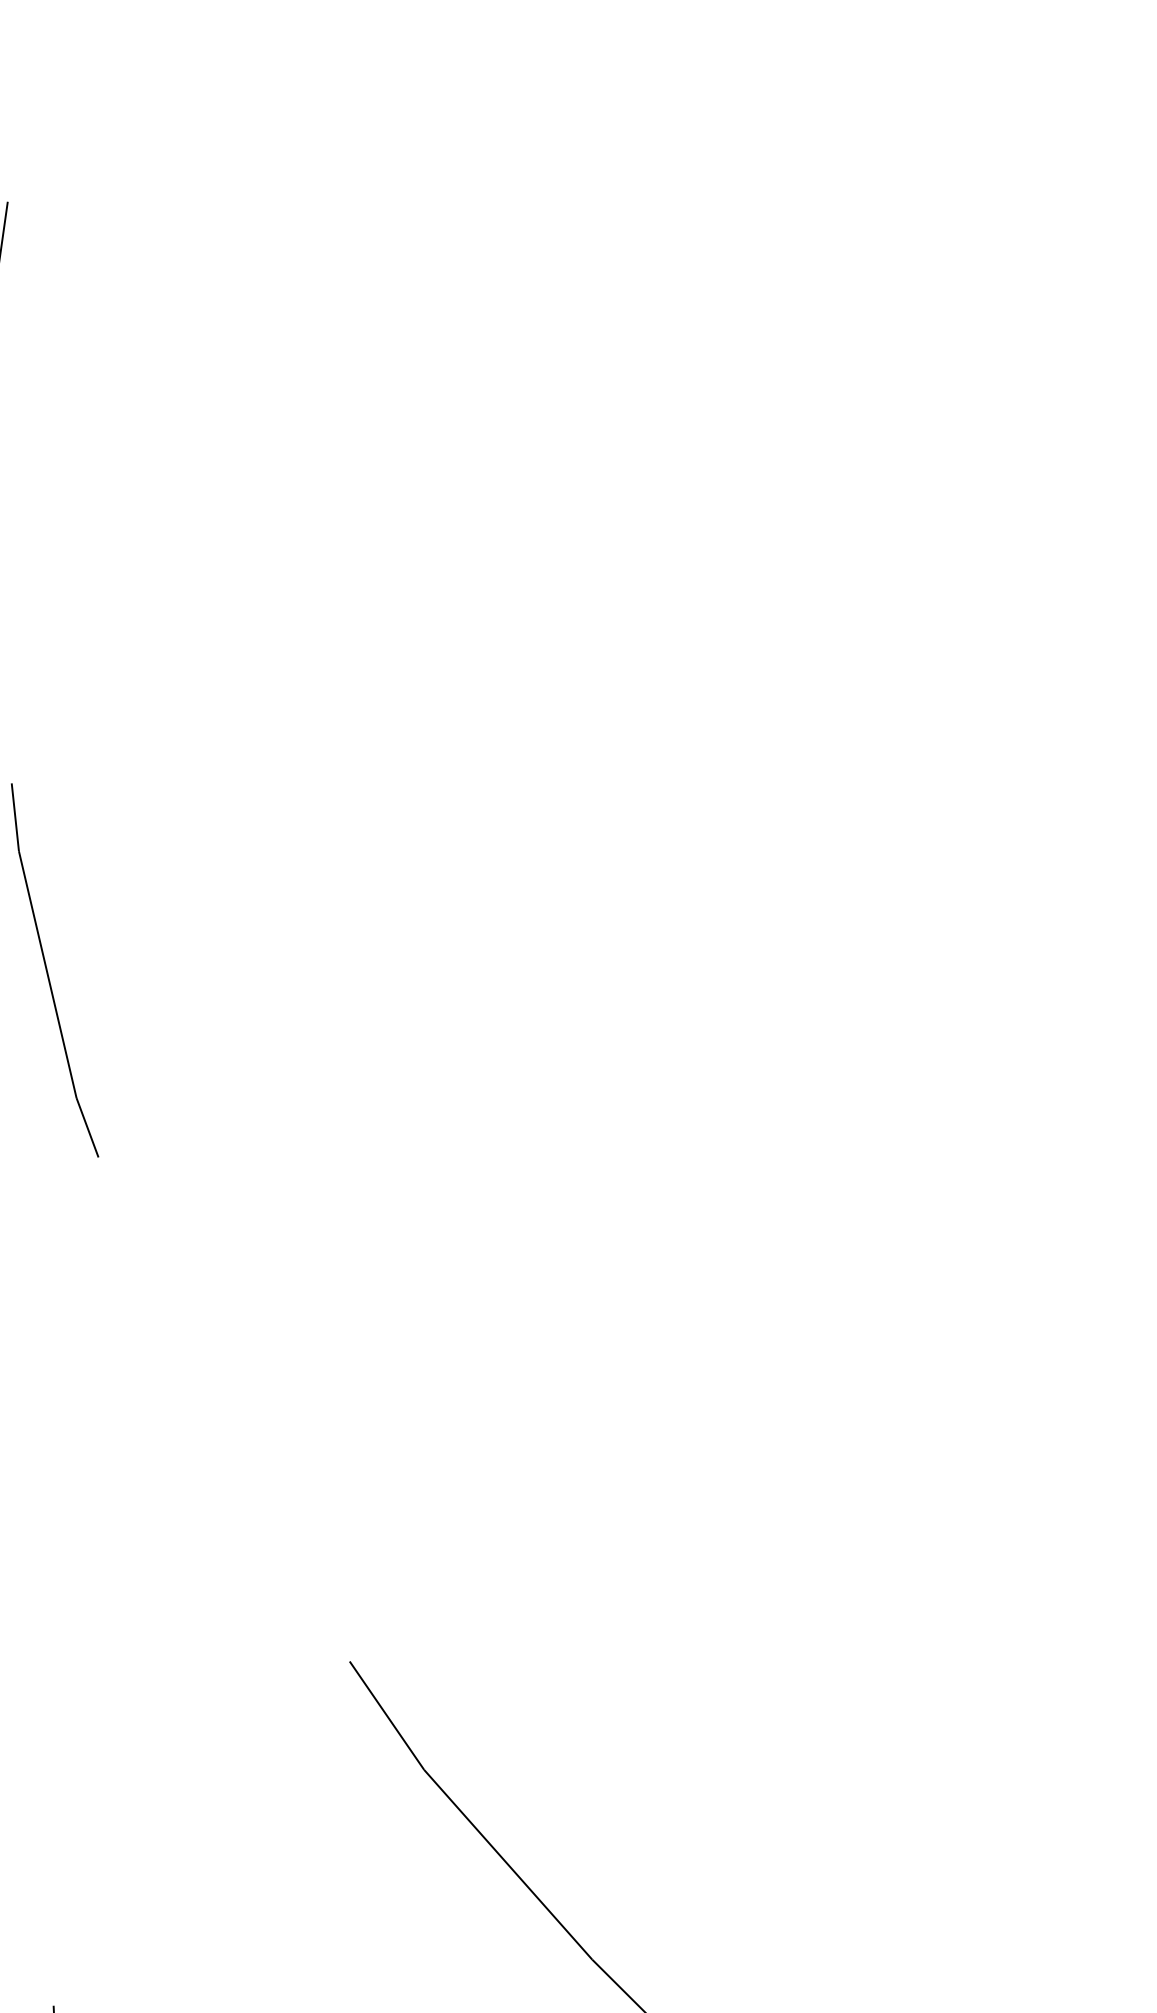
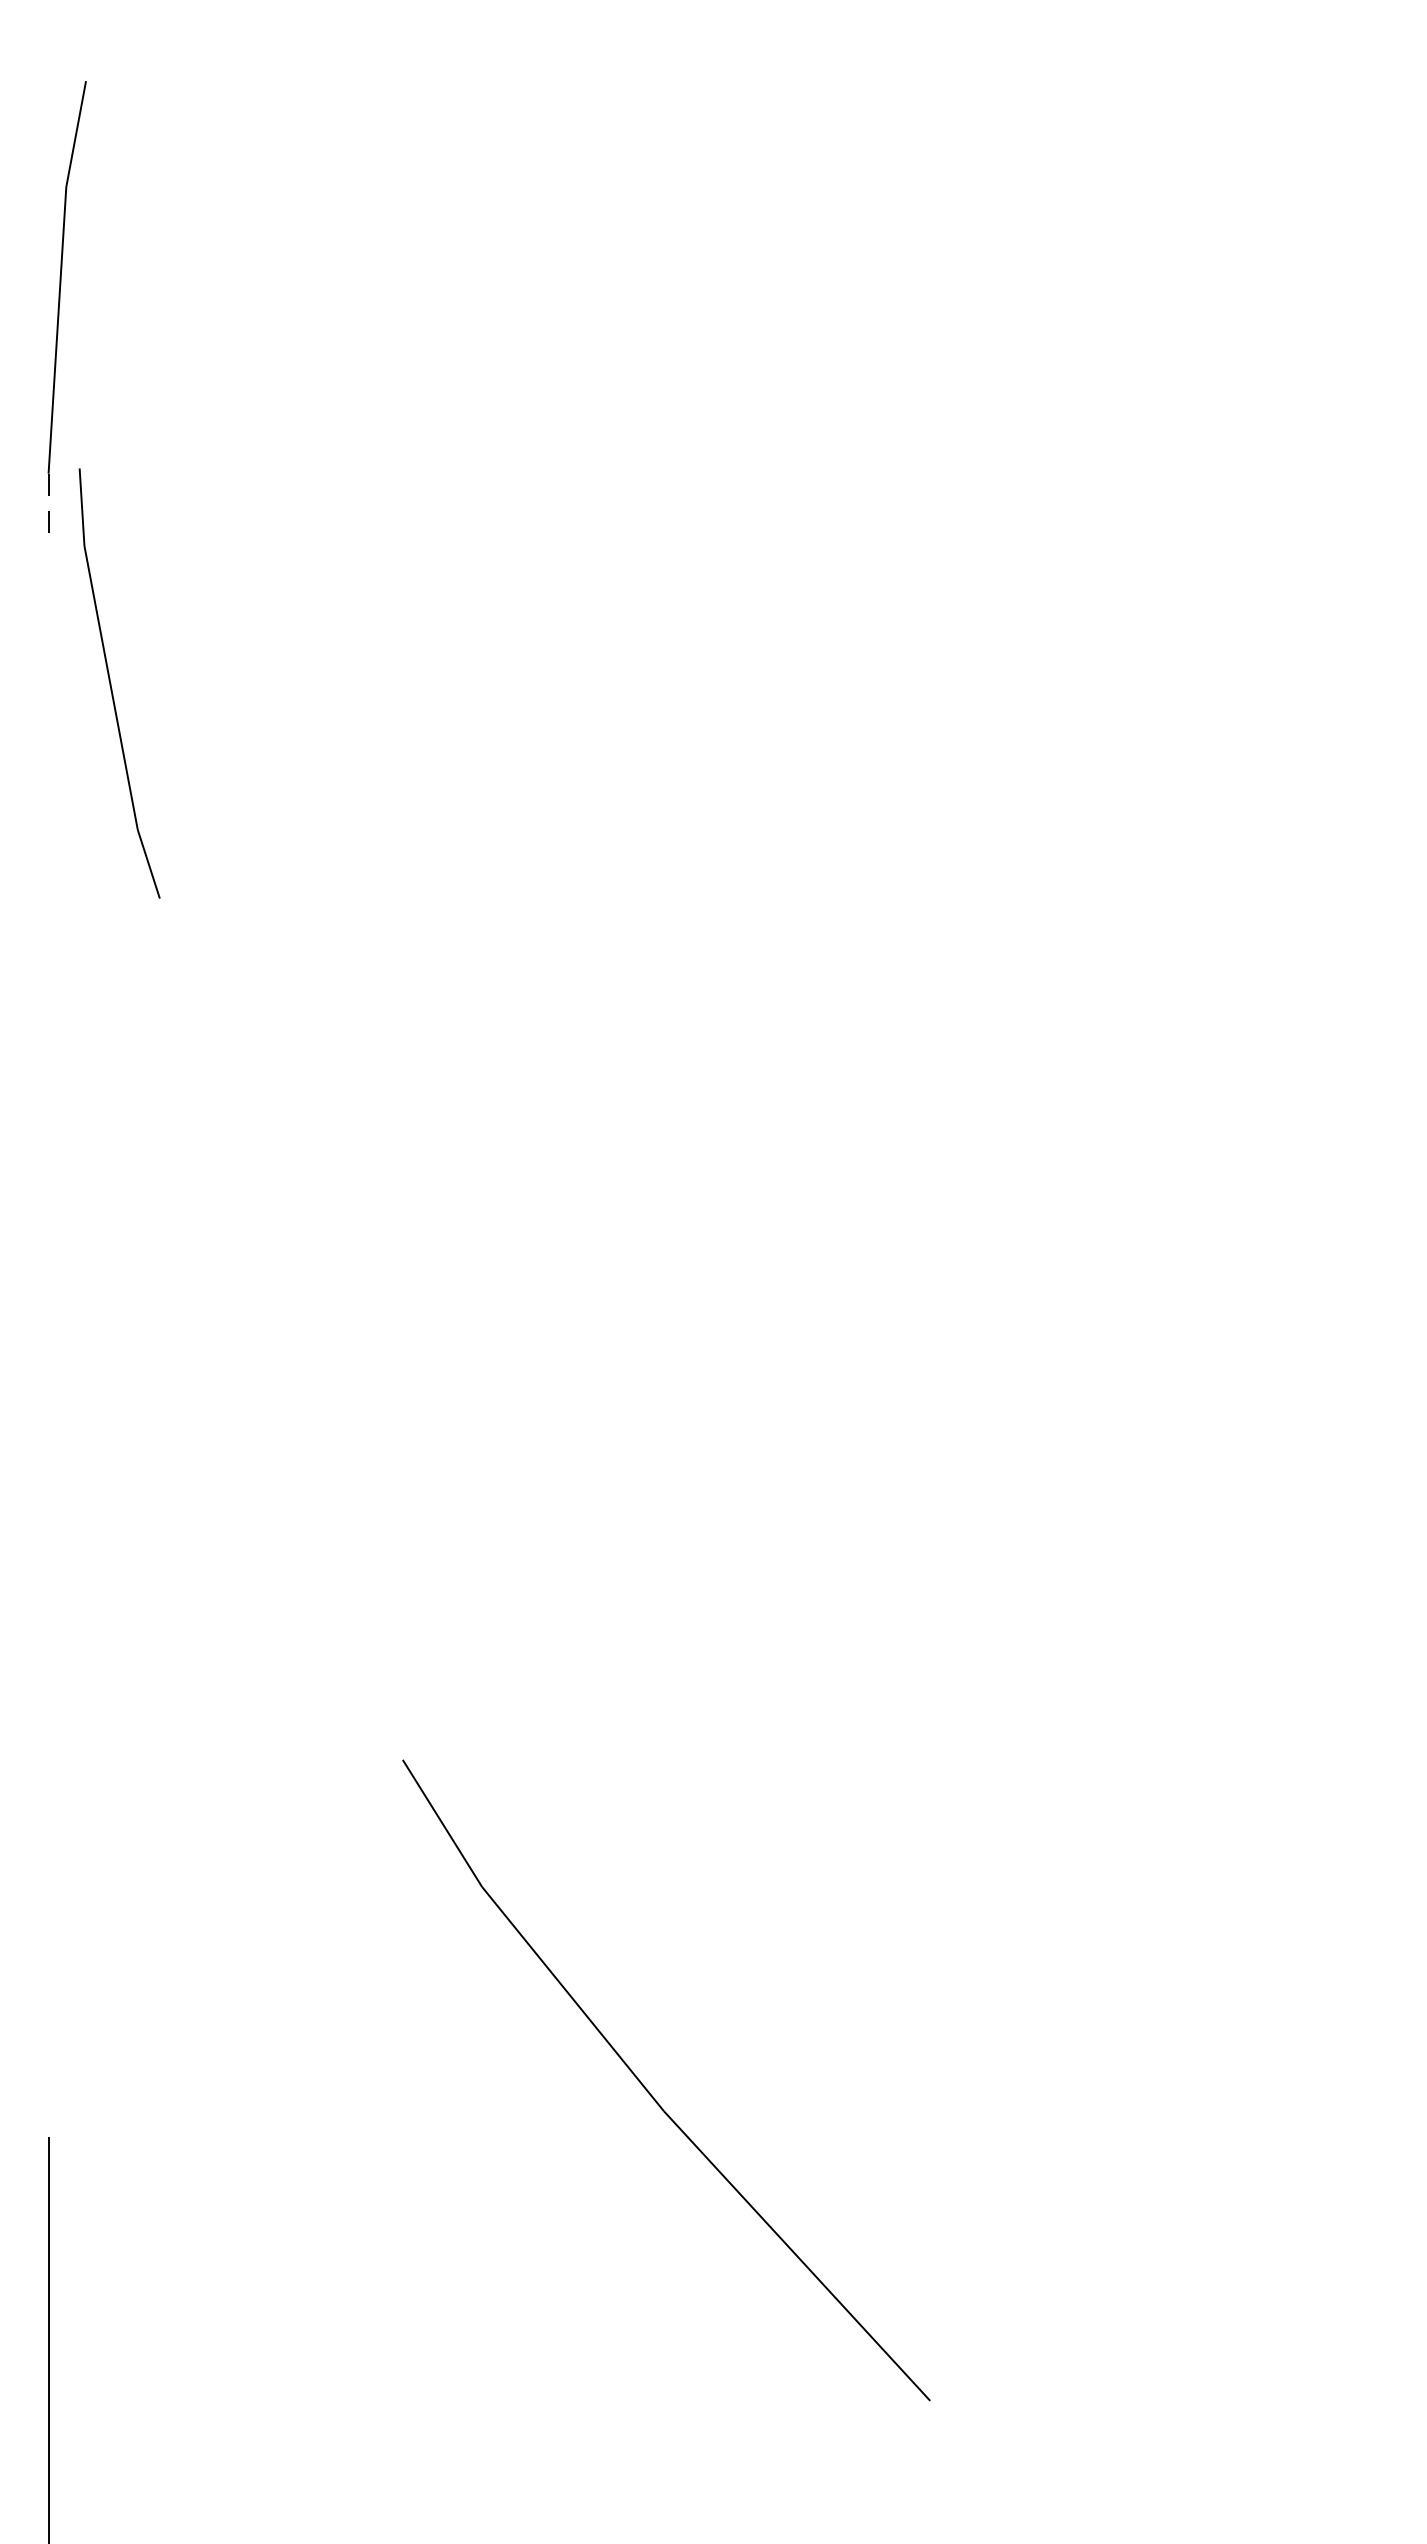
line: (47, 970) -> (111, 683), moved

